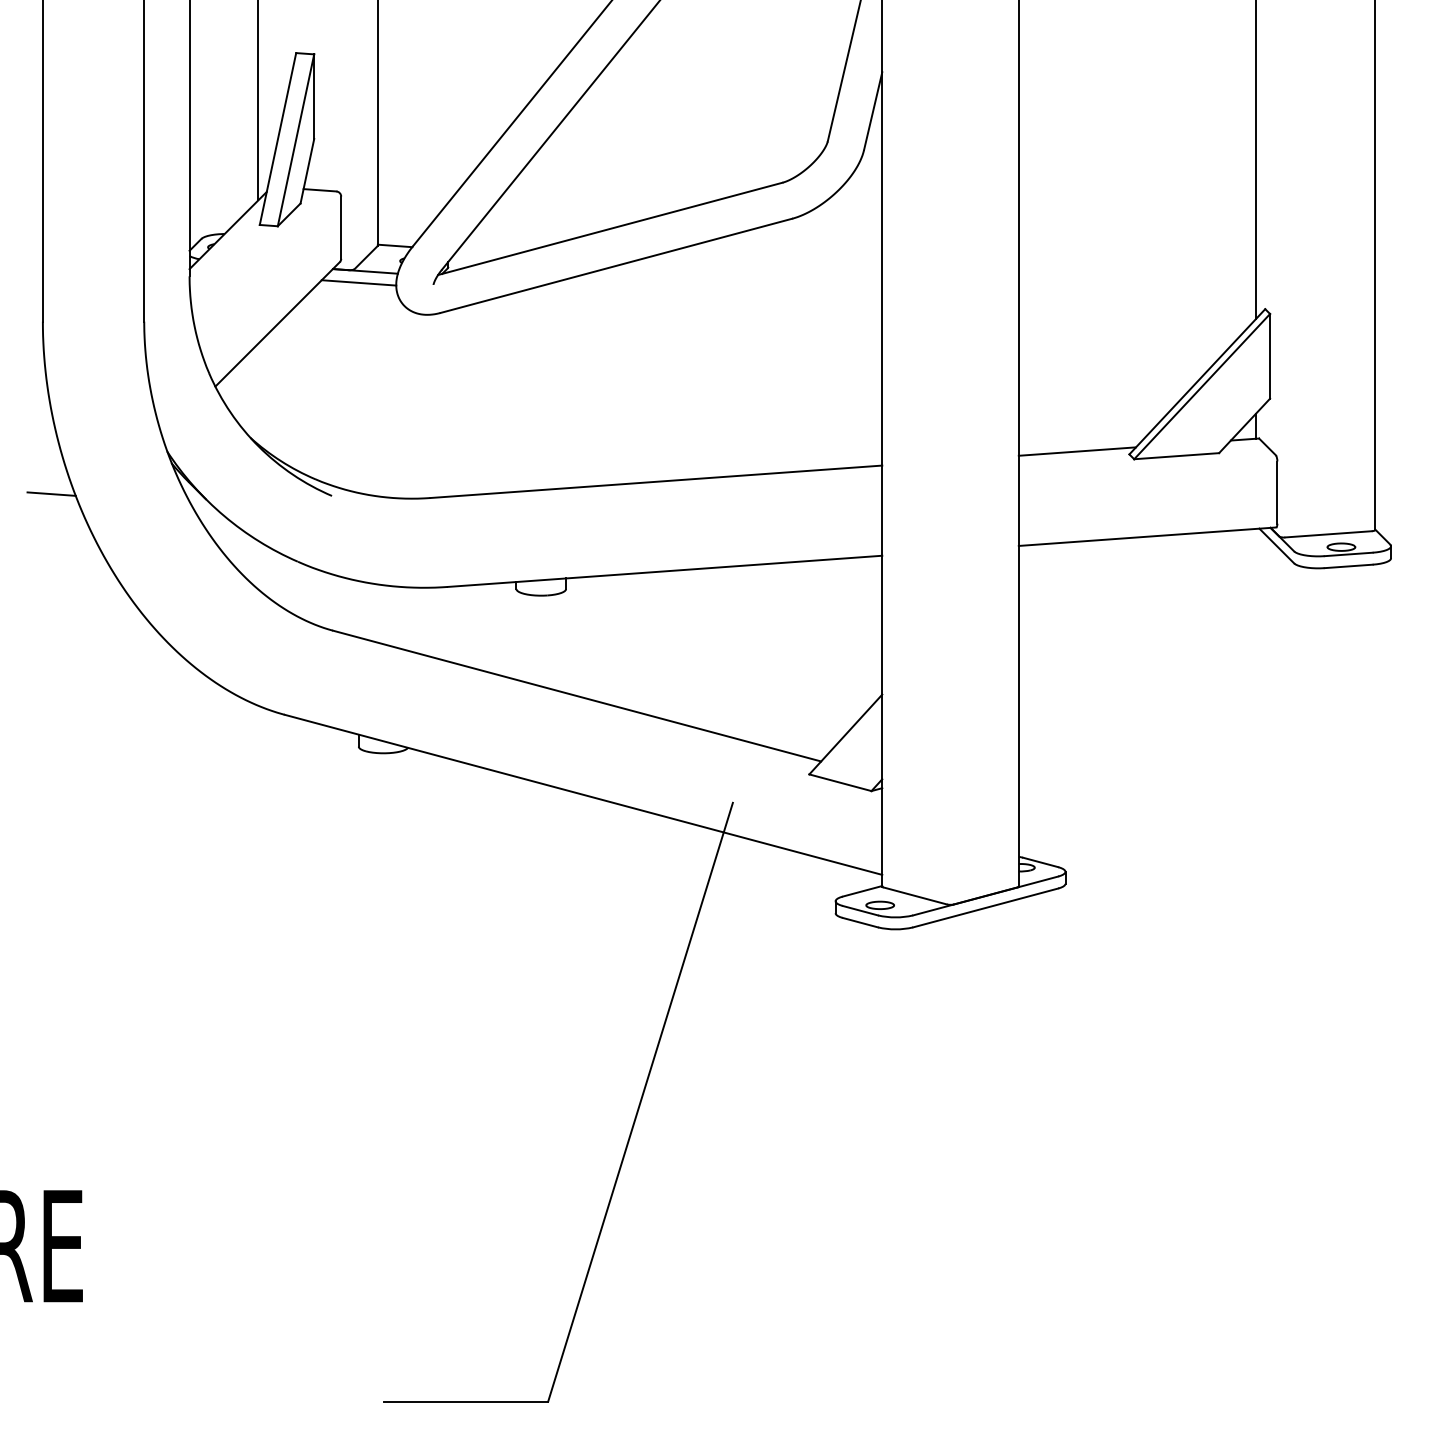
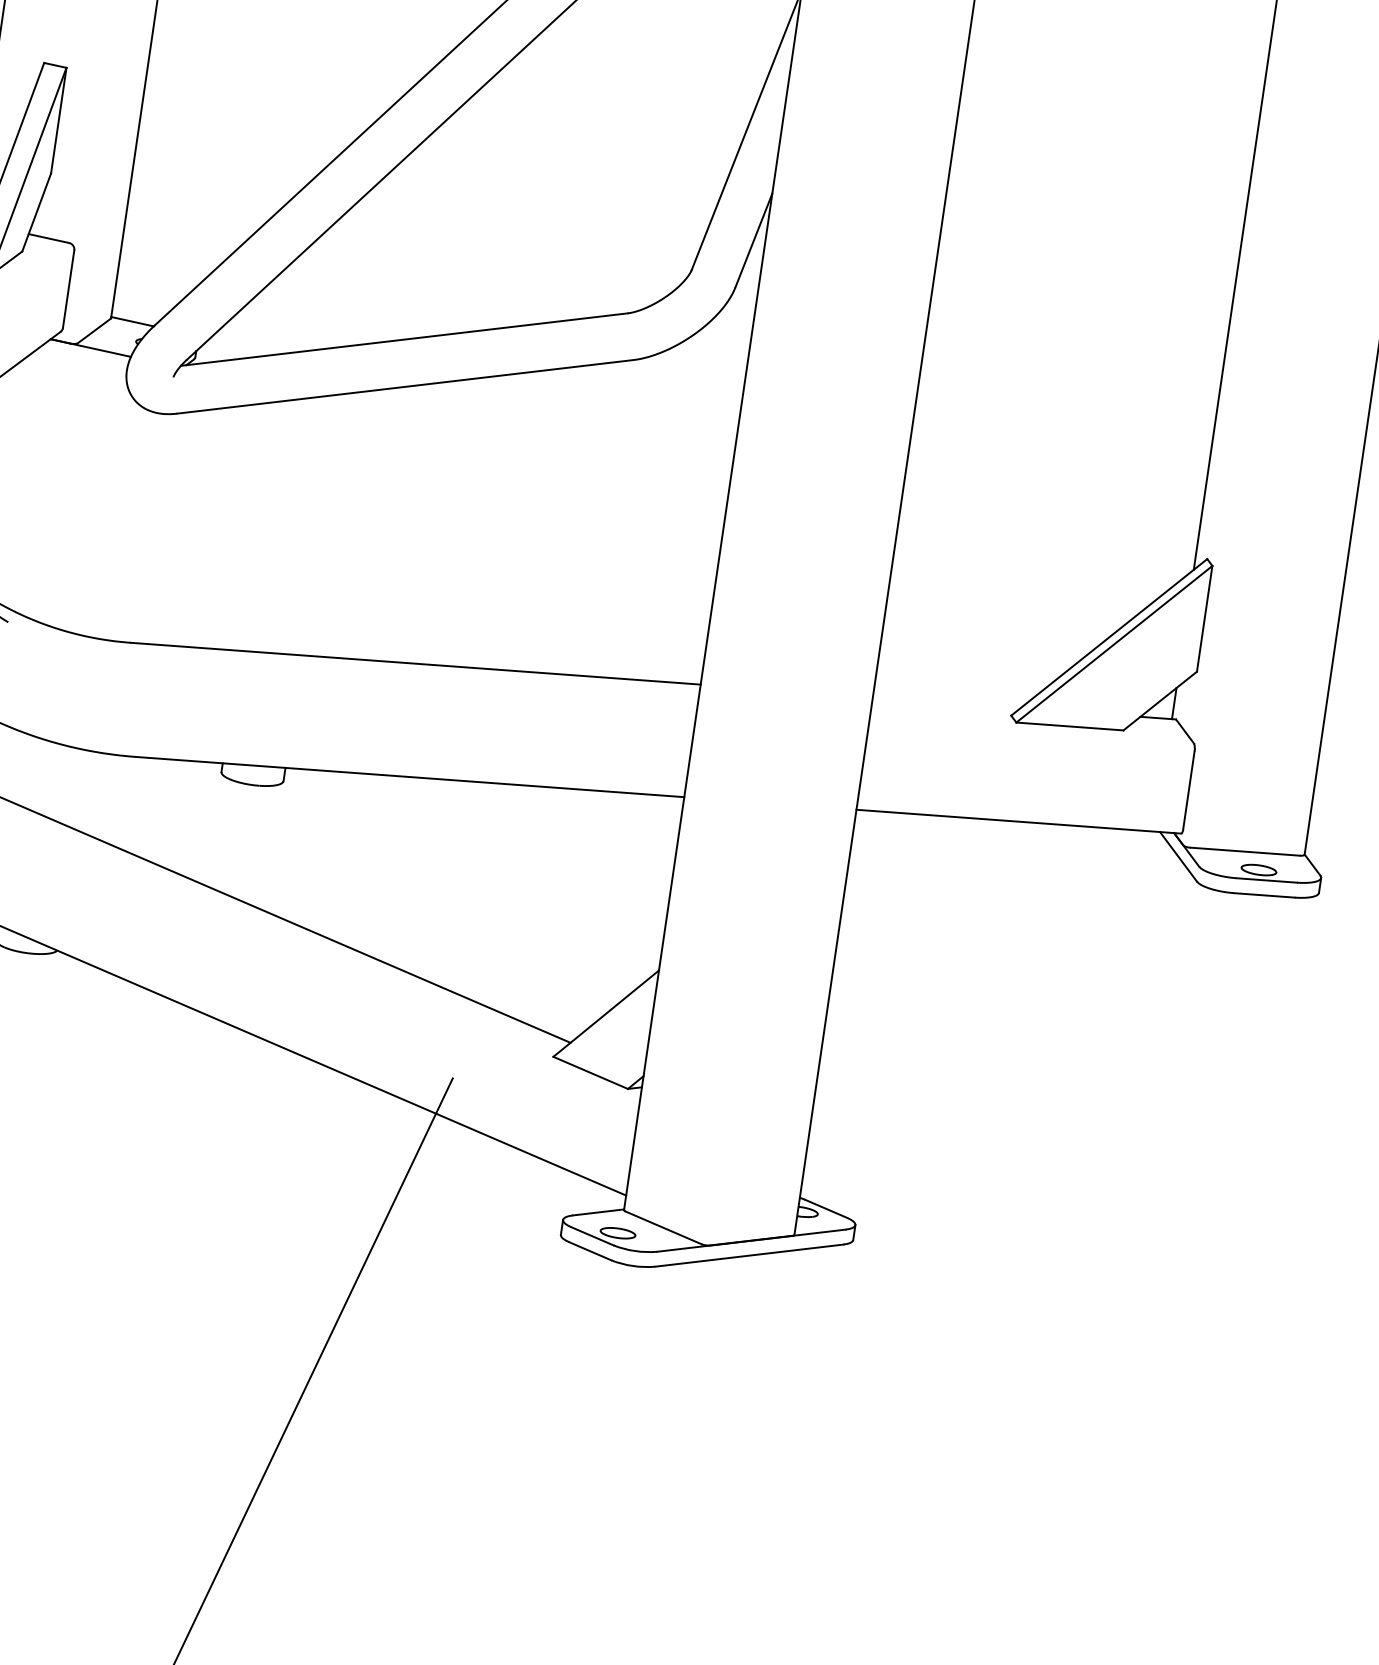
line: (358, 282) -> (80, 360), removed
line: (1077, 451) -> (946, 702), removed

